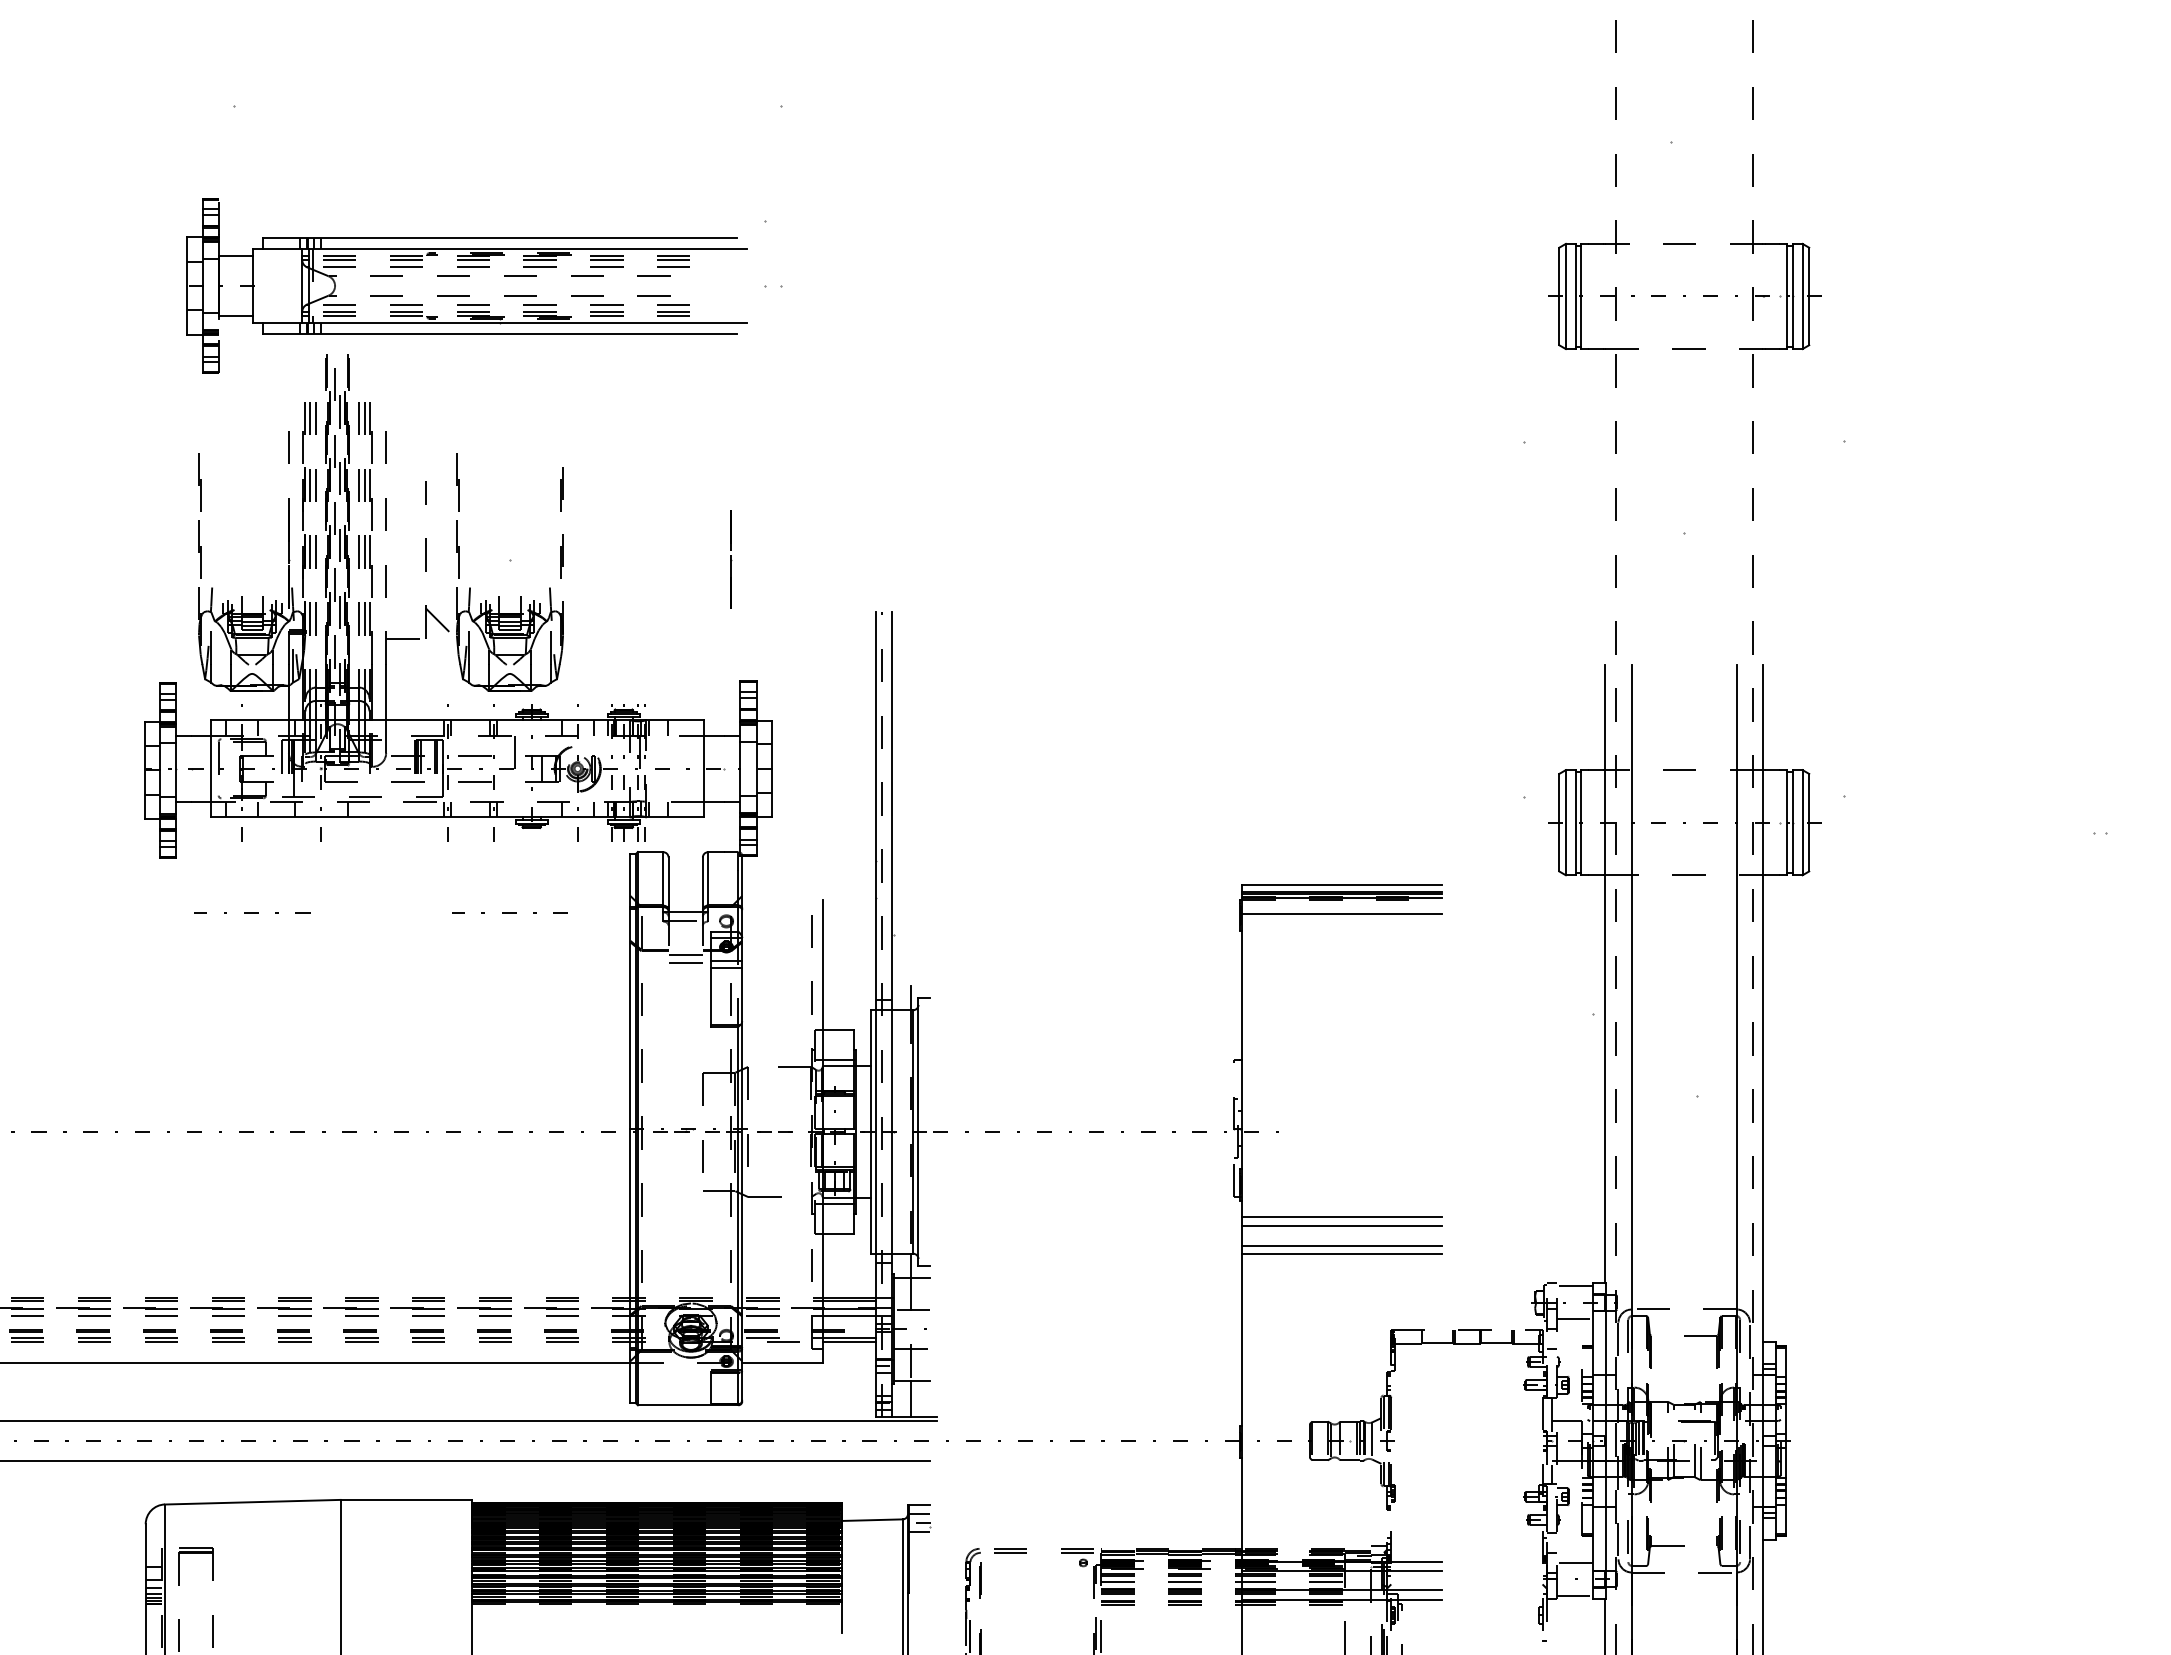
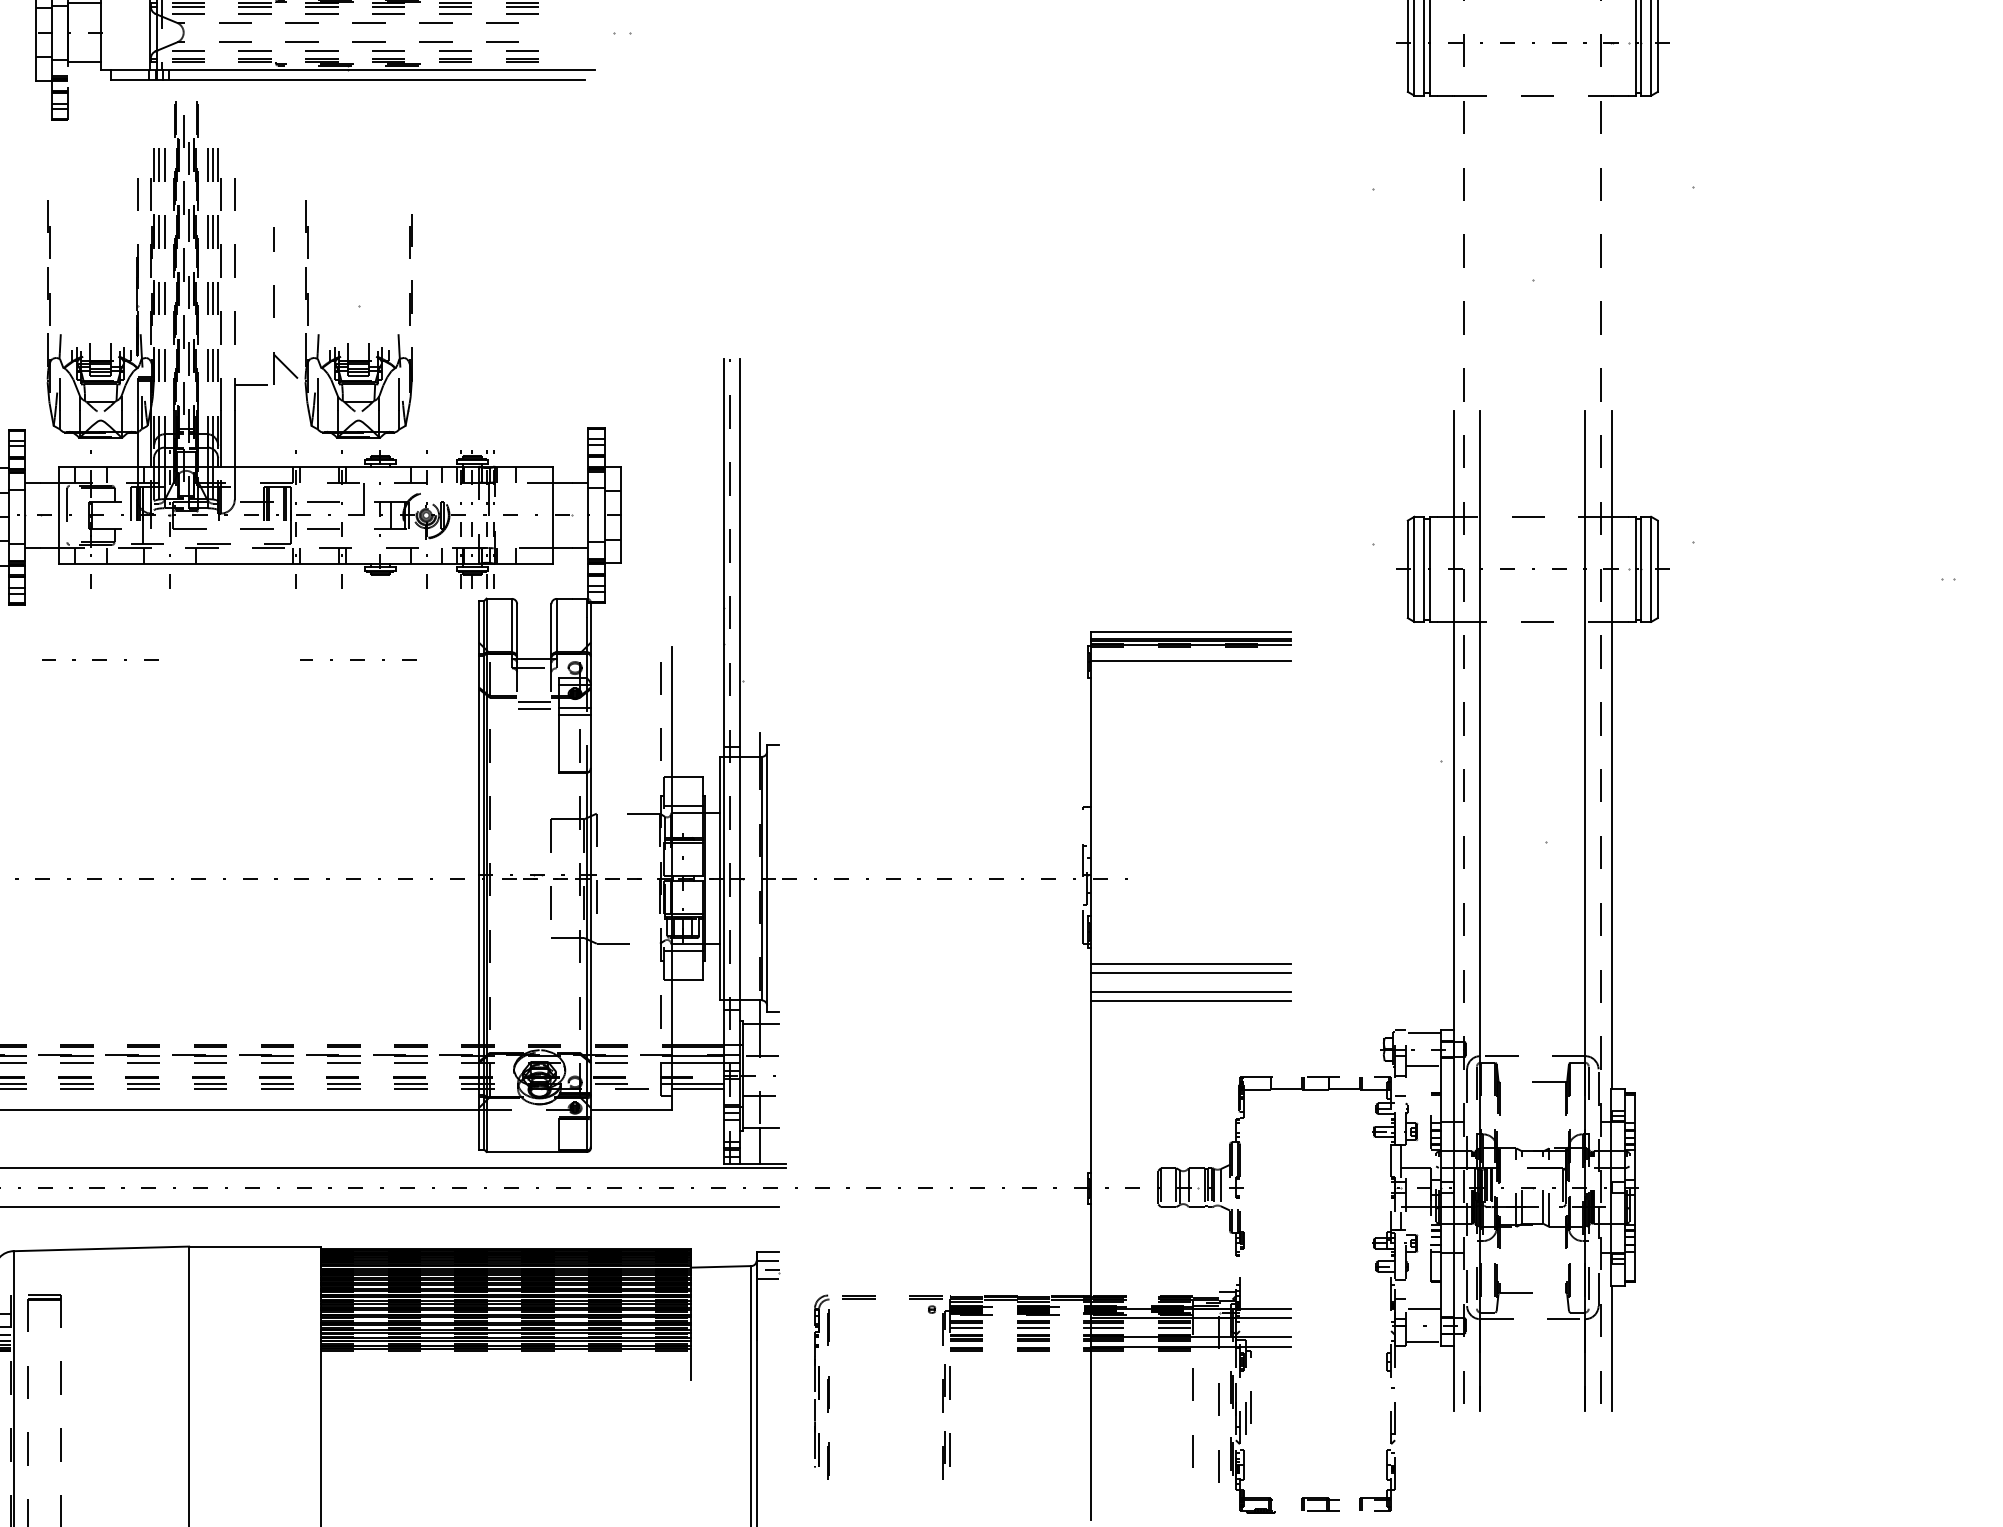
line: (731, 559) -> (580, 306), removed

